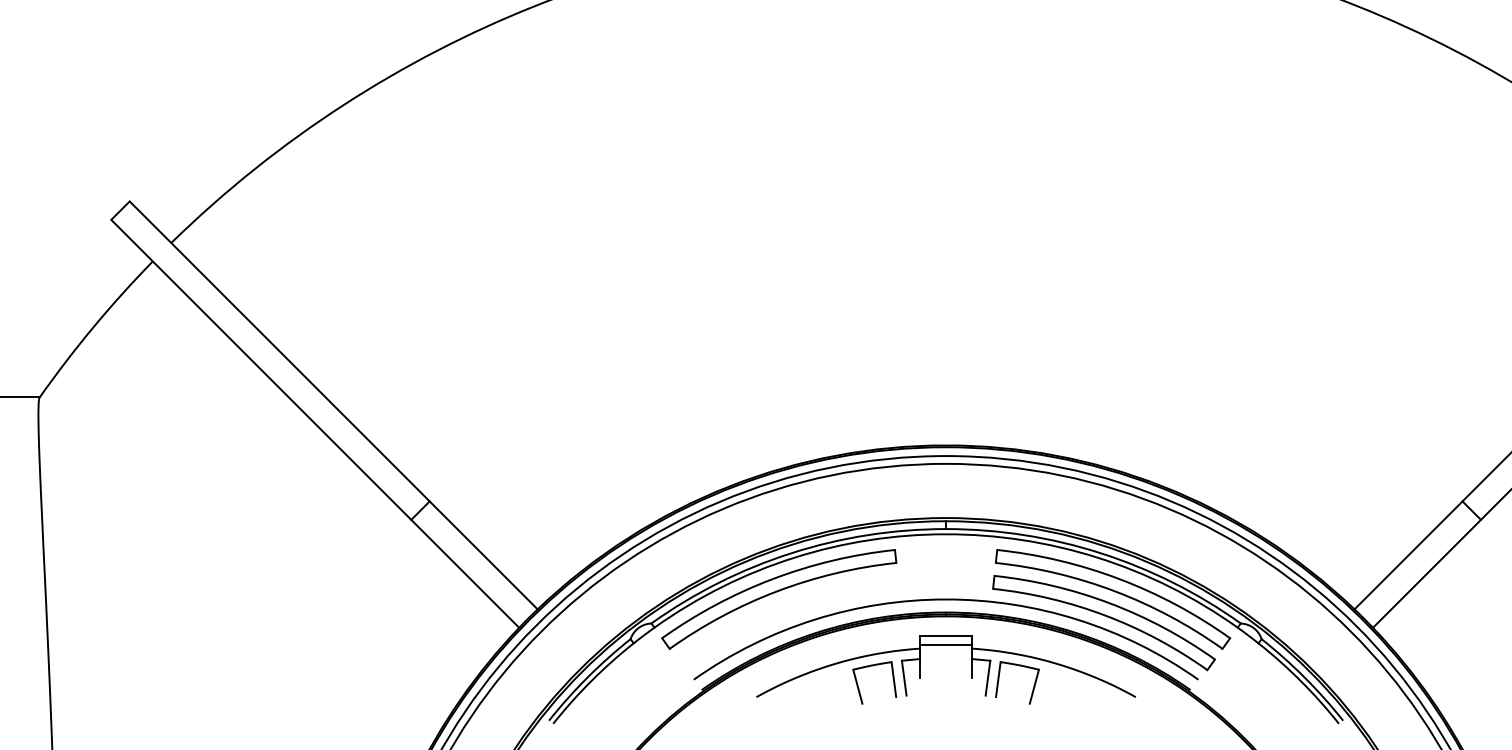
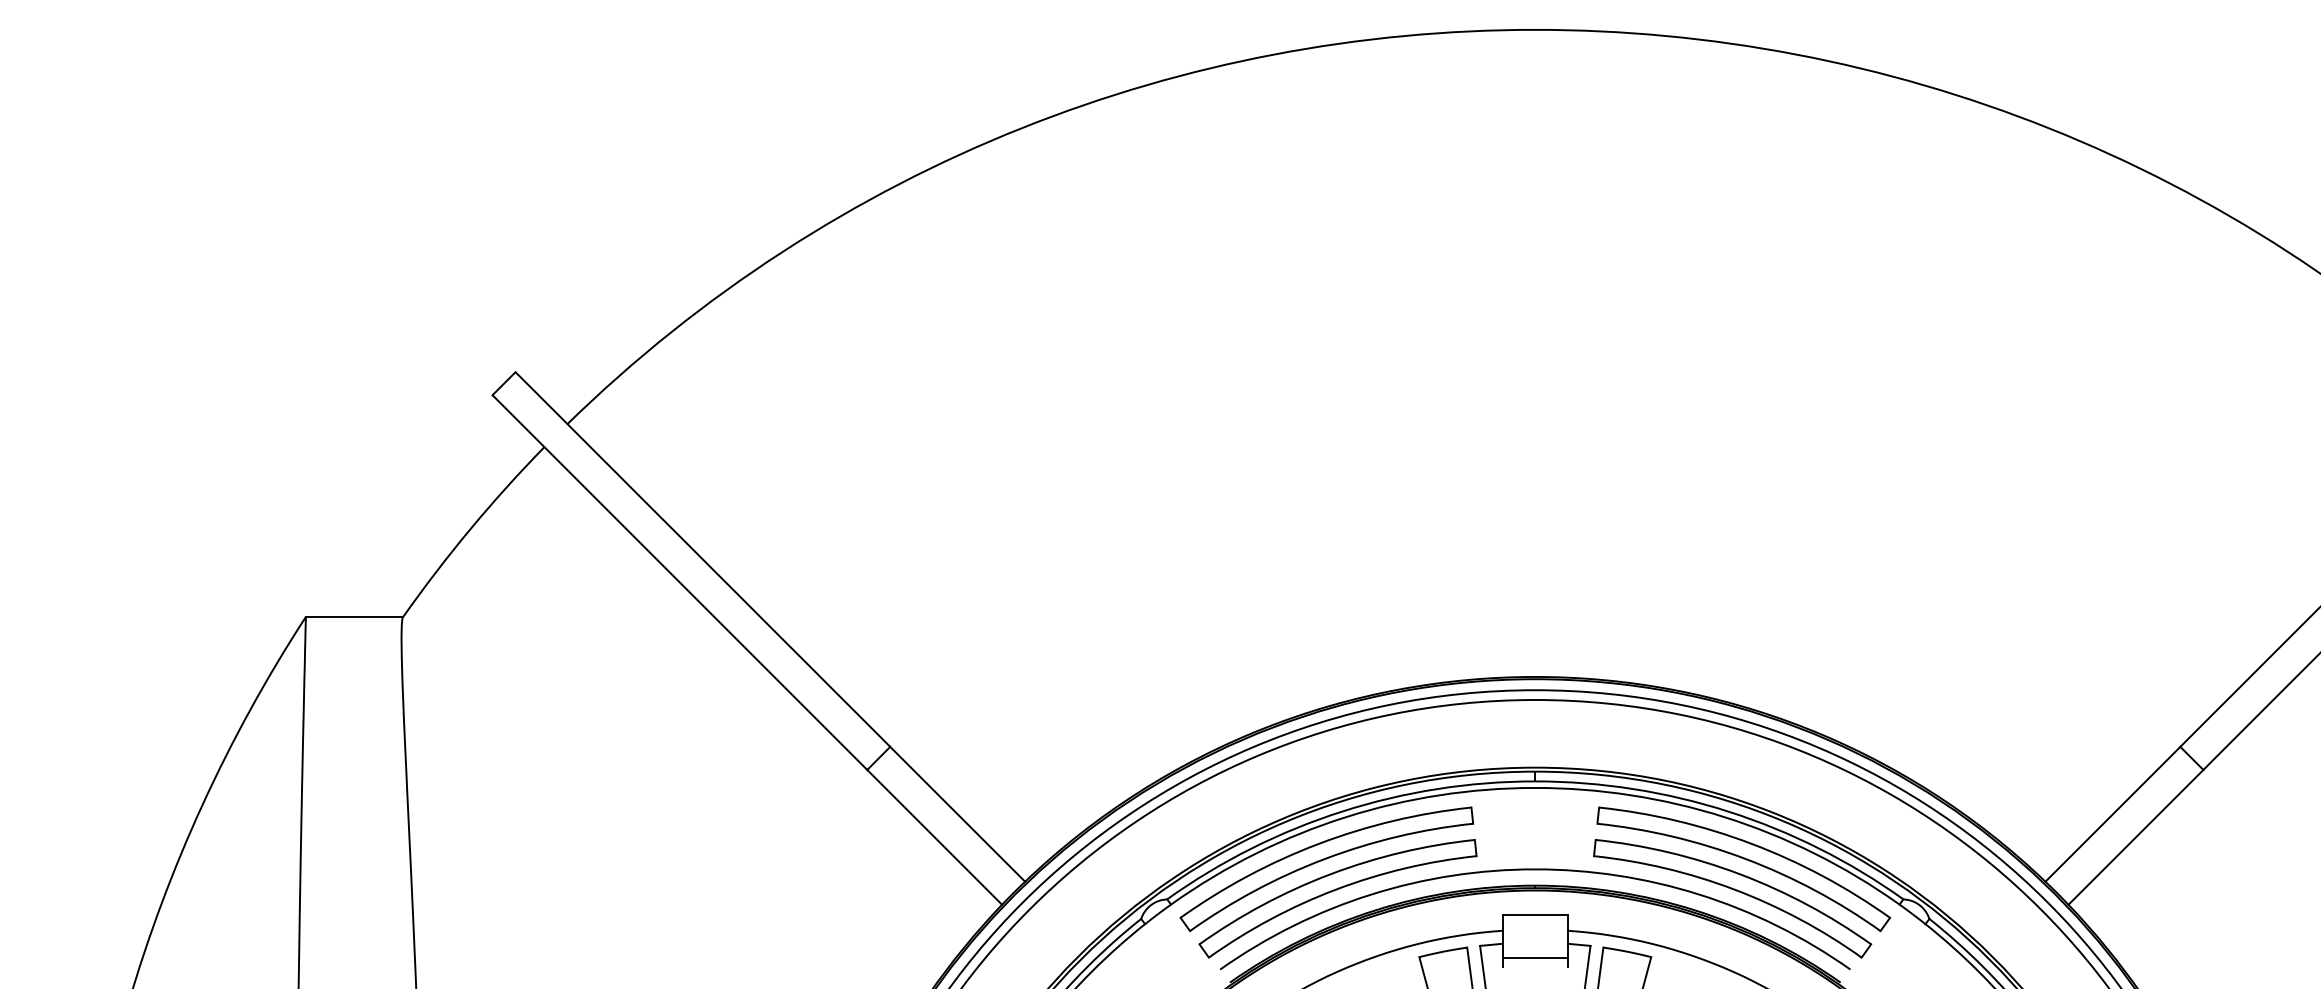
part: (785, 617) -> (1334, 891), added
line: (945, 644) -> (1534, 957), moved

